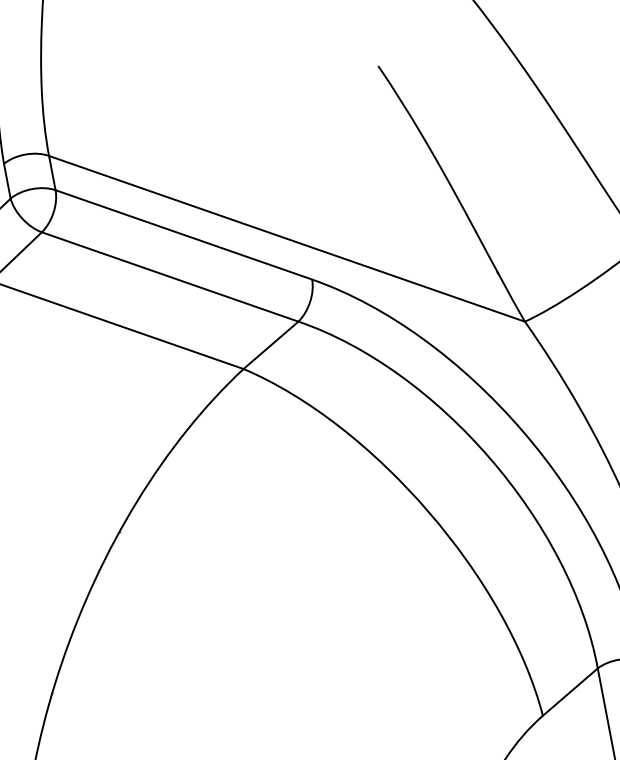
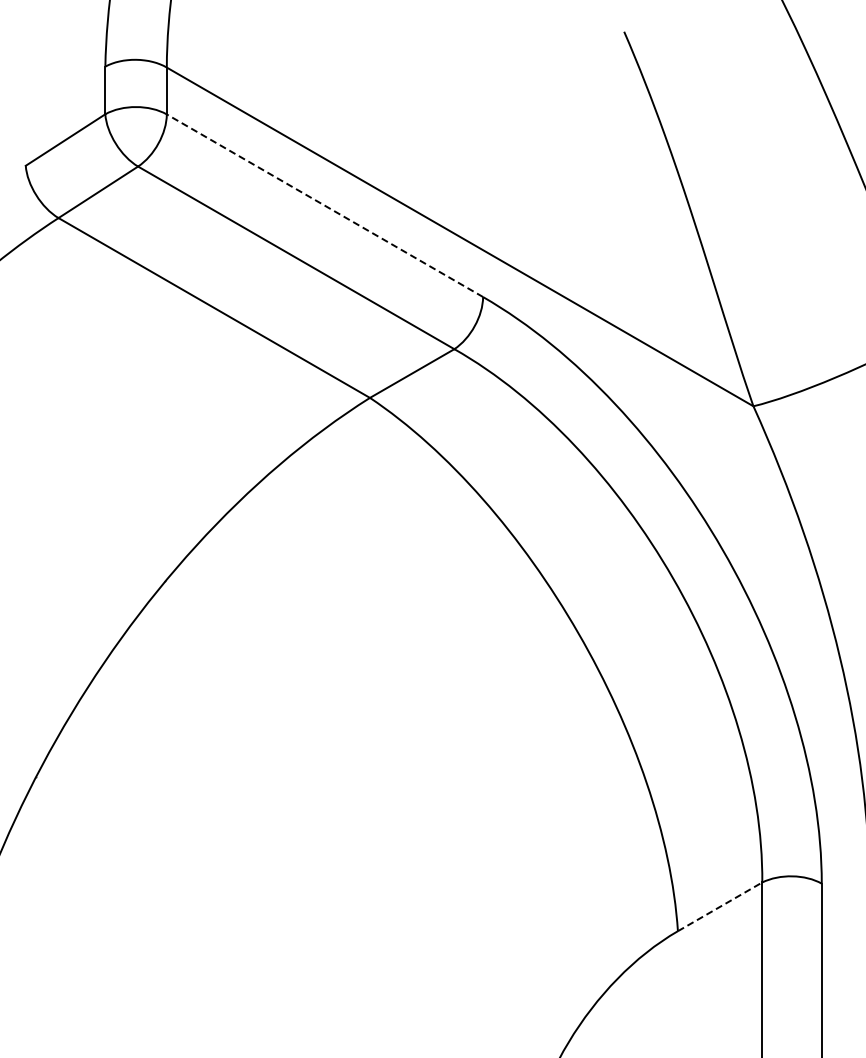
line: (183, 234) -> (324, 205), solid -> dashed
line: (570, 691) -> (720, 906), solid -> dashed

